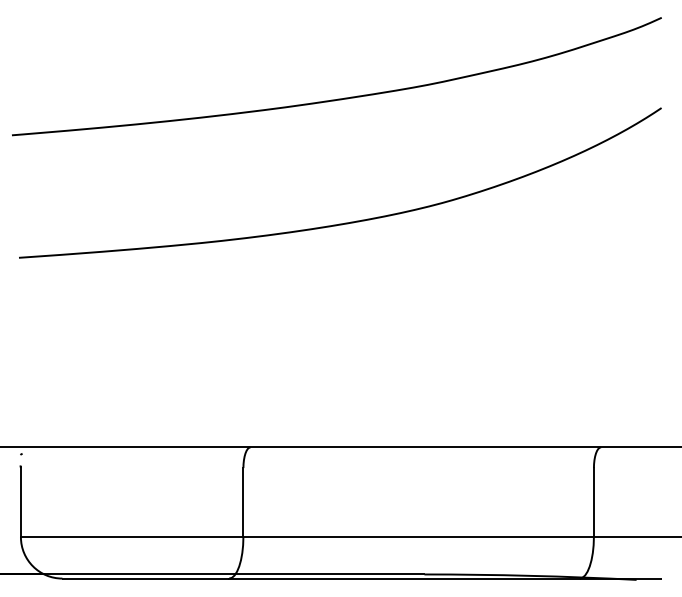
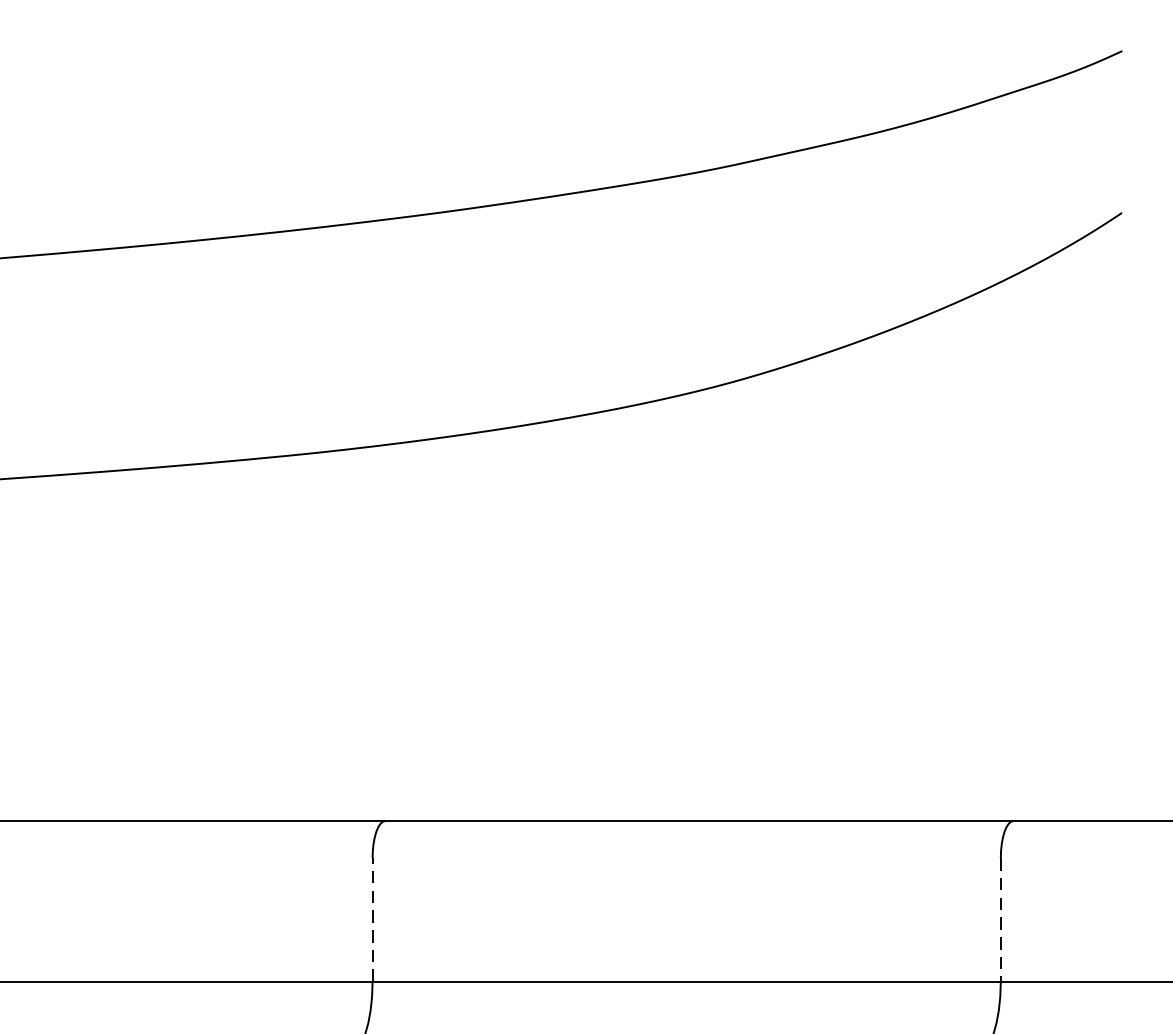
line: (243, 502) -> (372, 919), solid -> dashed
line: (593, 502) -> (1000, 919), solid -> dashed

